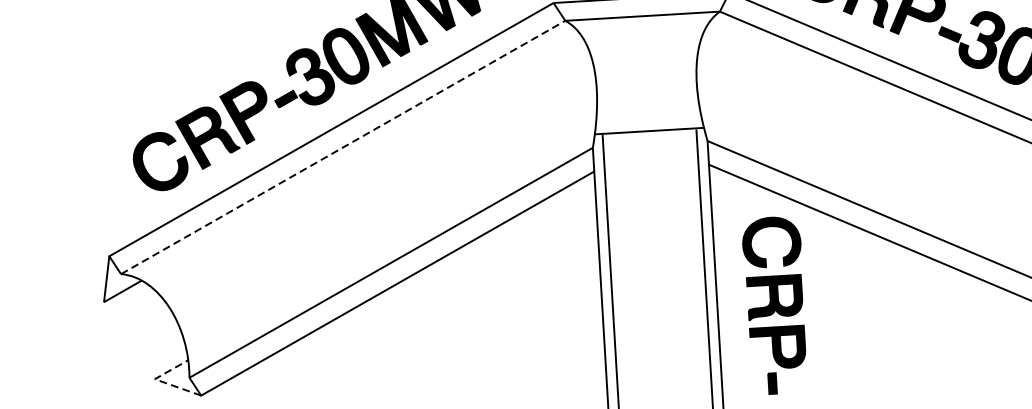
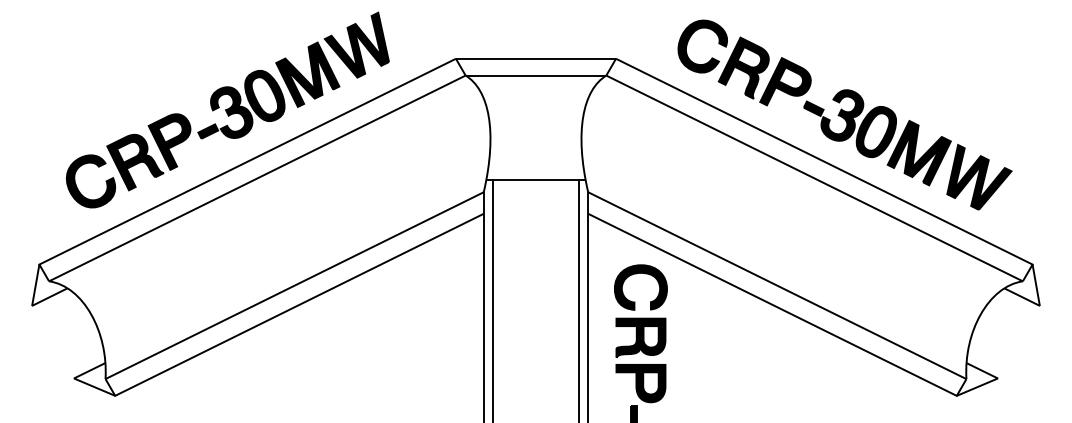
line: (343, 147) -> (257, 178), dashed -> solid
line: (158, 381) -> (77, 380), dashed -> solid

